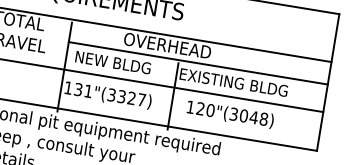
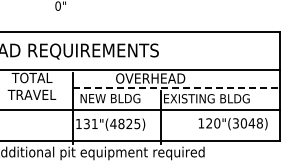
line: (199, 63) -> (177, 88), solid -> dashed
text: (126, 96) -> (125, 123), 131"(3327) -> 131"(4825)
text: (229, 115) -> (232, 124), moved

